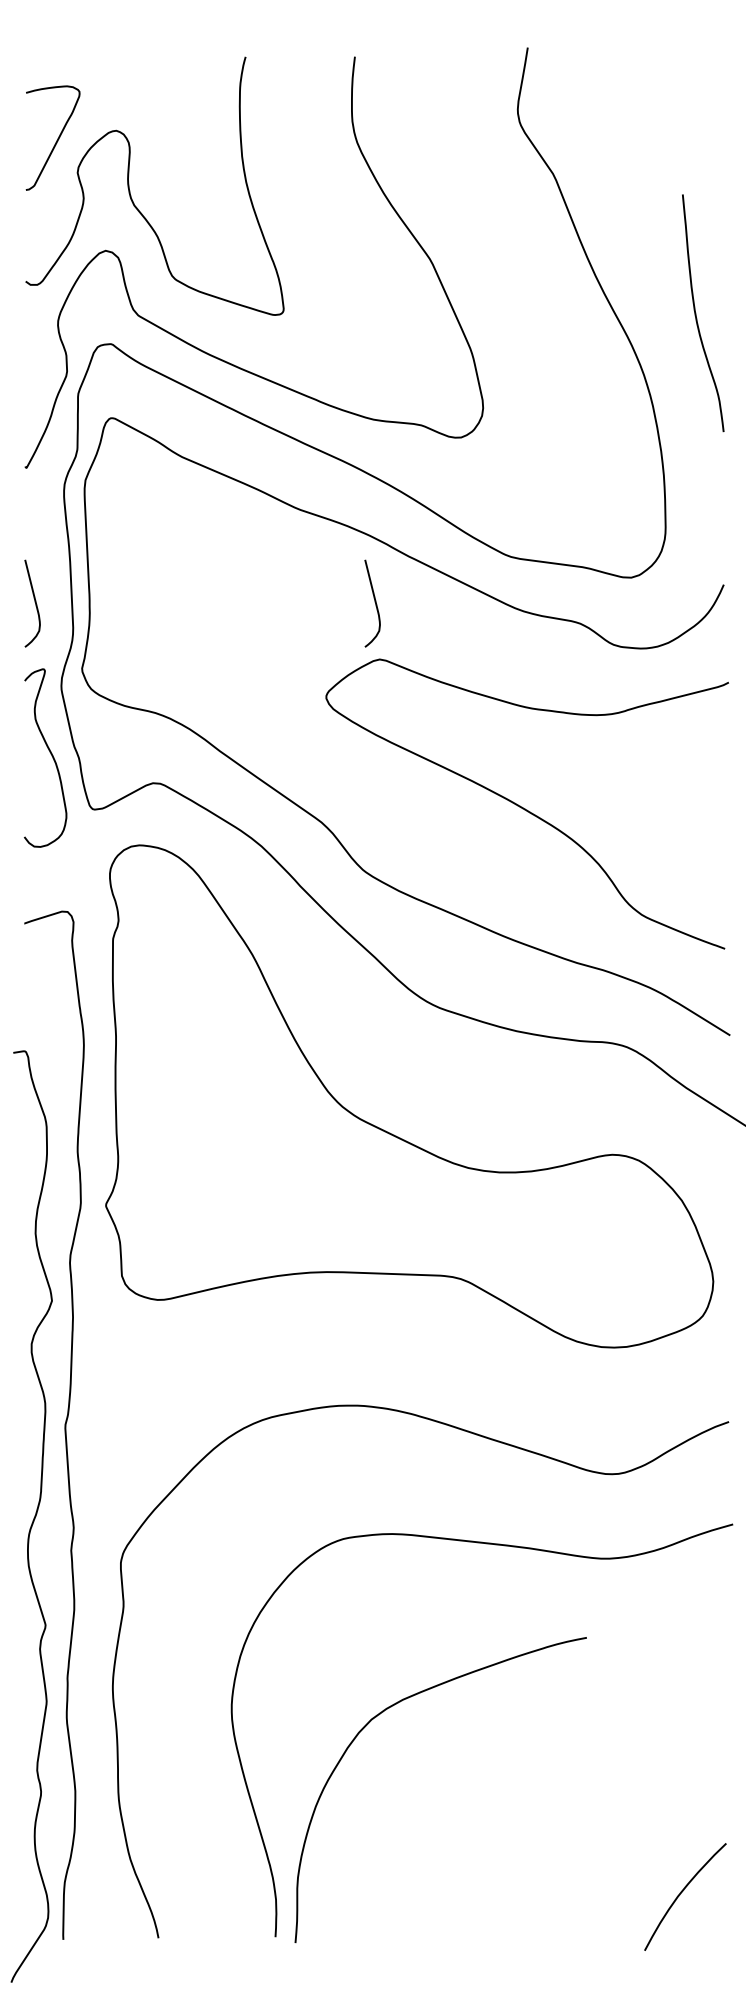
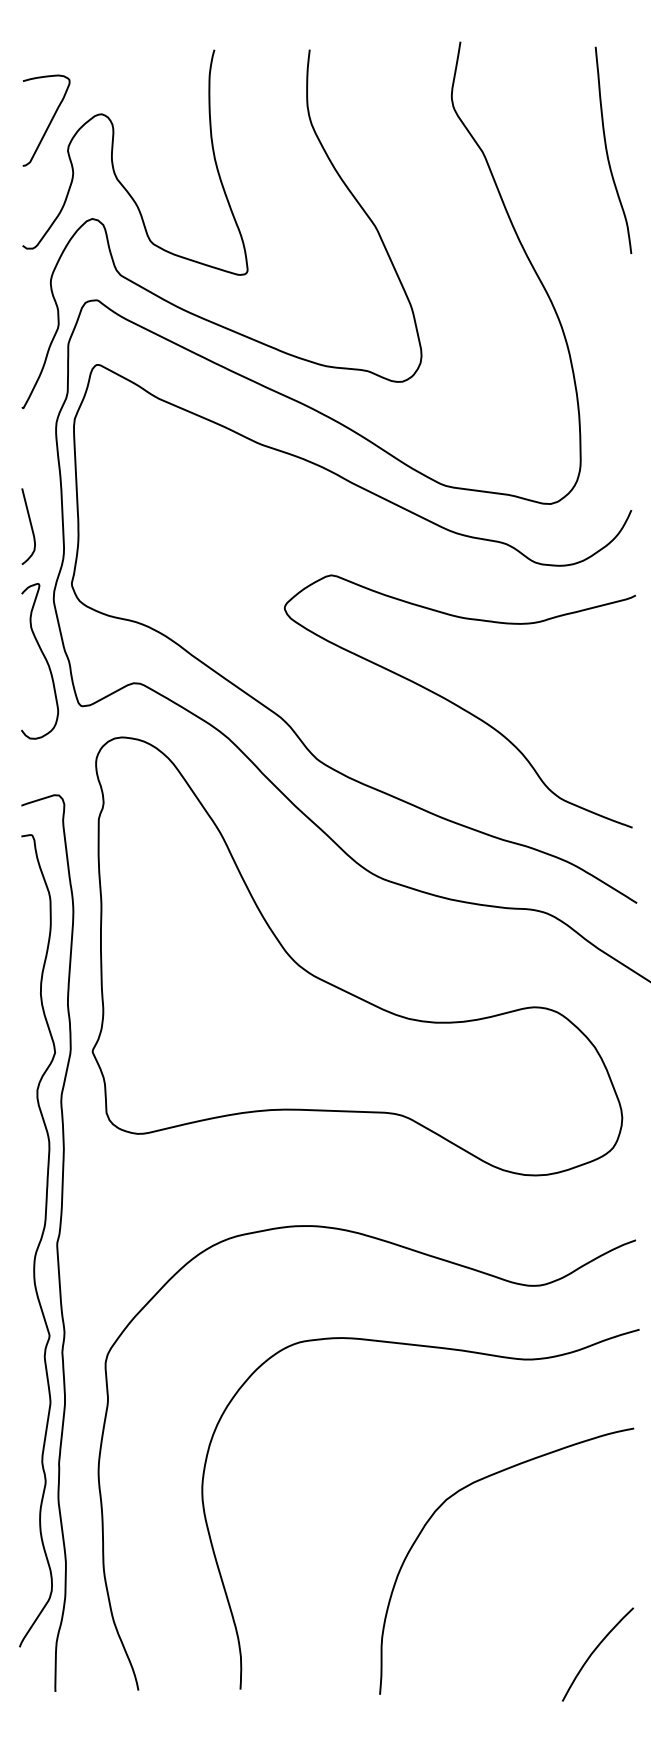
curve: (696, 313) -> (607, 150), moved
curve: (374, 602) -> (326, 525), removed
curve: (33, 1518) -> (39, 1242), moved
curve: (393, 1706) -> (465, 1488), moved

